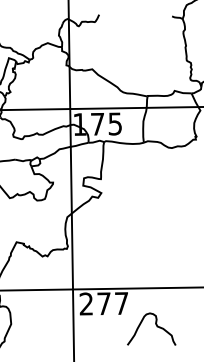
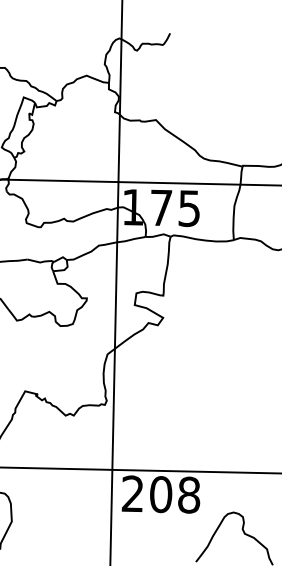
text: (112, 303) -> (174, 494), 277 -> 208

